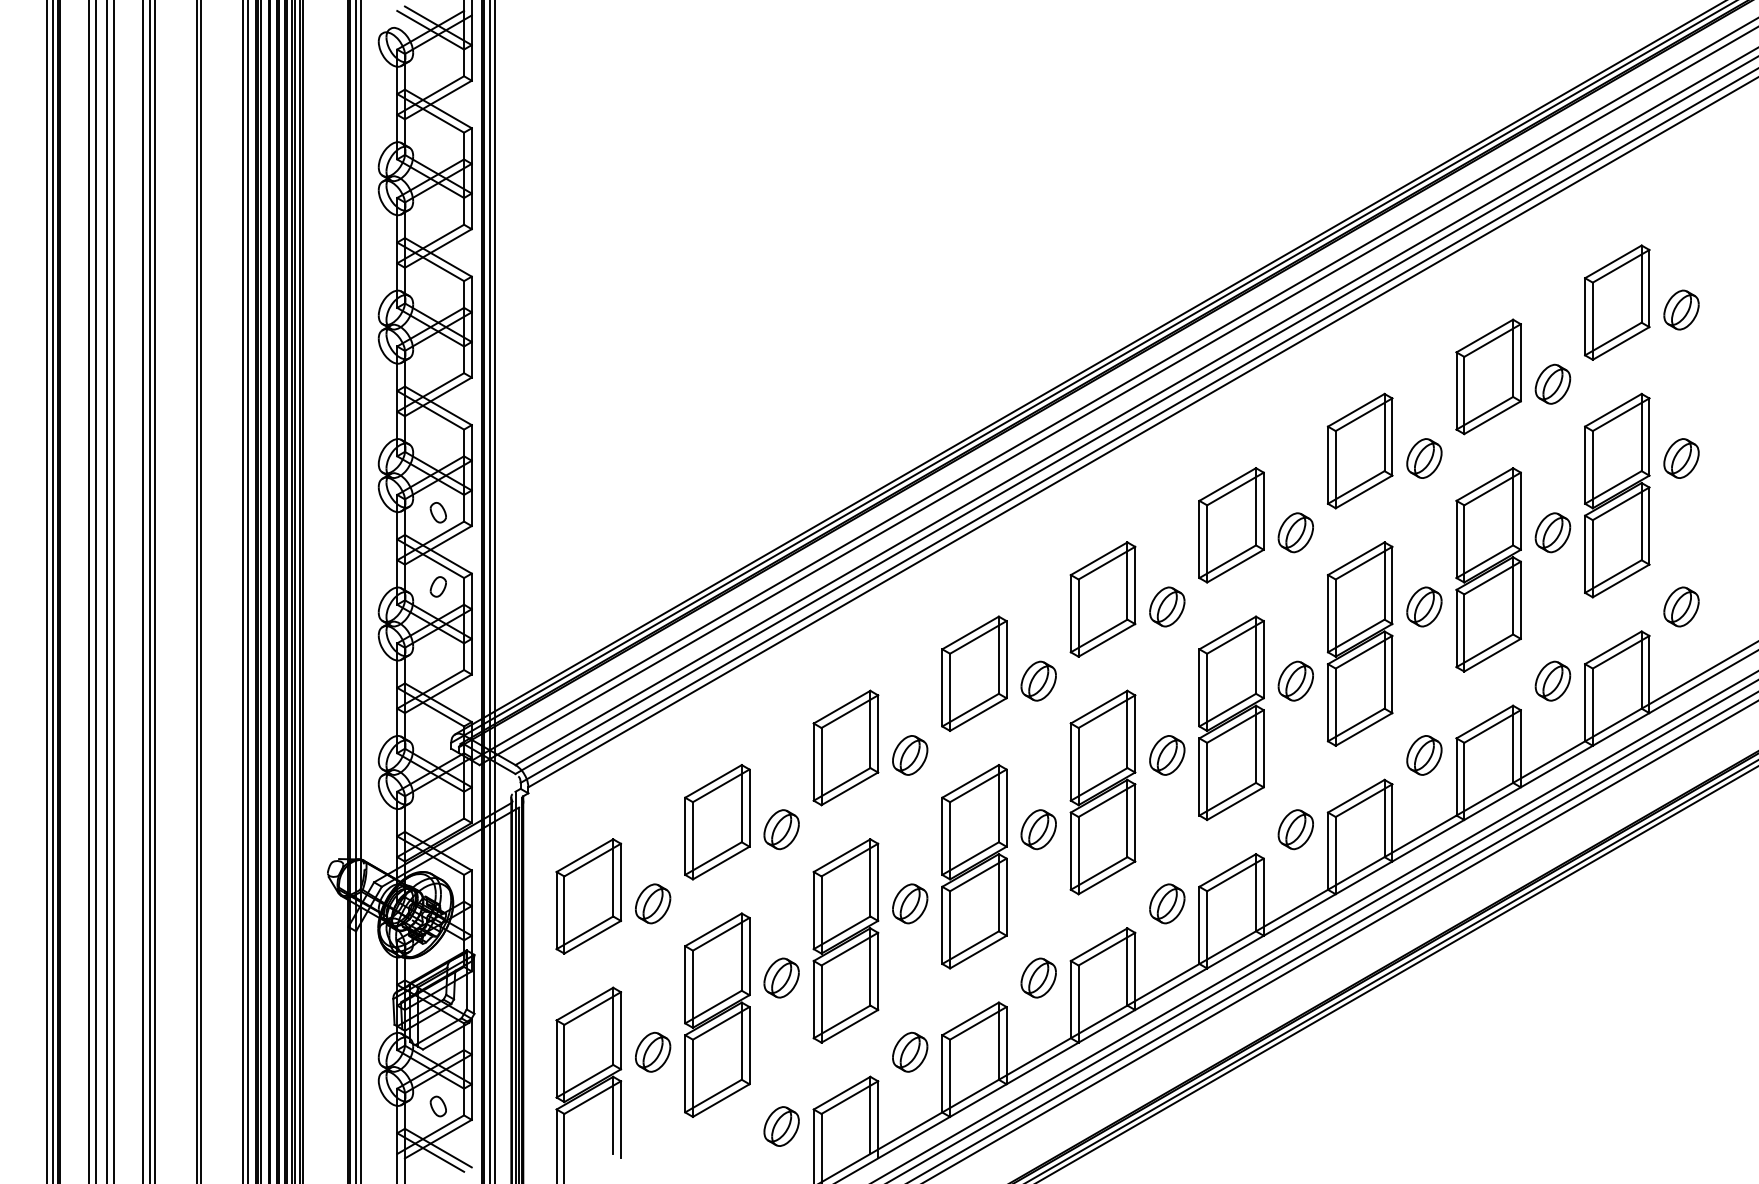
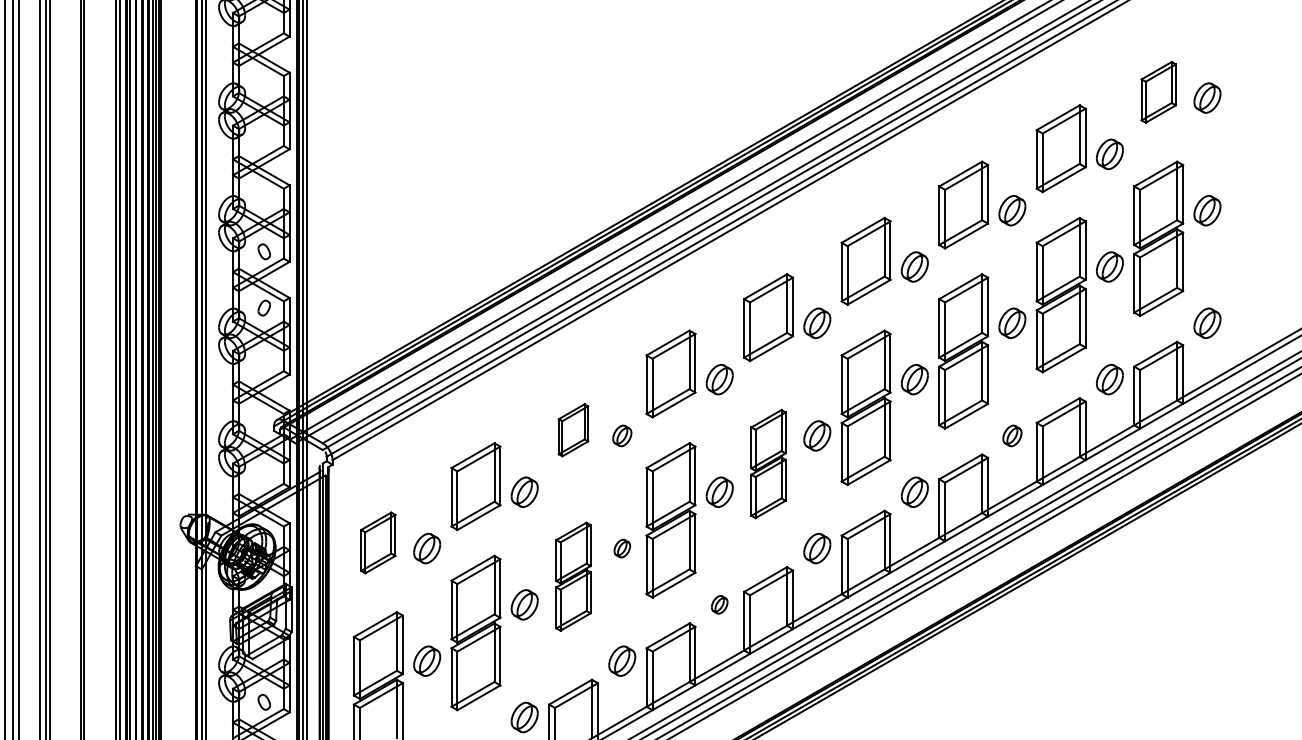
part: (1617, 302) -> (1158, 92), size x0.7
part: (845, 747) -> (573, 429), size x0.6
part: (910, 755) -> (622, 435), size x0.7
part: (1424, 755) -> (1012, 435), size x0.7
part: (1102, 792) -> (768, 464), size x0.7
part: (588, 896) -> (378, 542), size x0.7
part: (910, 903) -> (622, 548), size x0.6
part: (845, 940) -> (573, 576), size x0.7
part: (1038, 977) -> (719, 604), size x0.6

